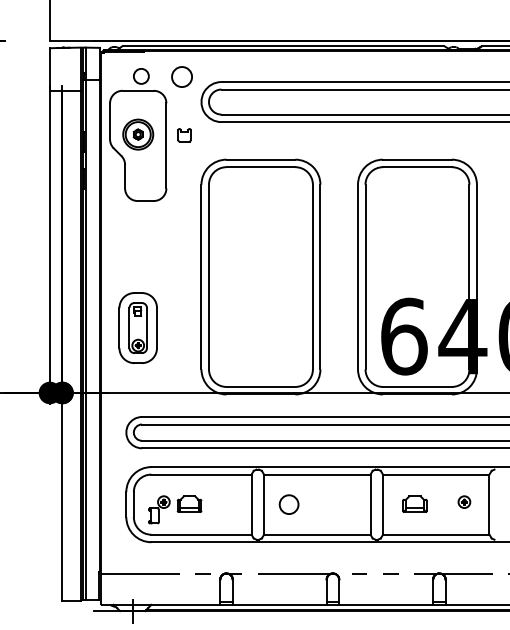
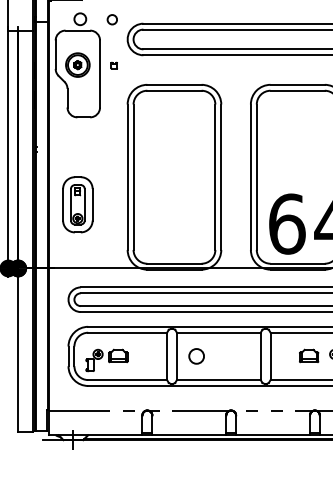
circle: (181, 76) -> (111, 19), size x0.6
part: (184, 135) -> (114, 65), size x0.6
part: (137, 327) -> (77, 204), moved
part: (414, 503) -> (308, 355), moved

